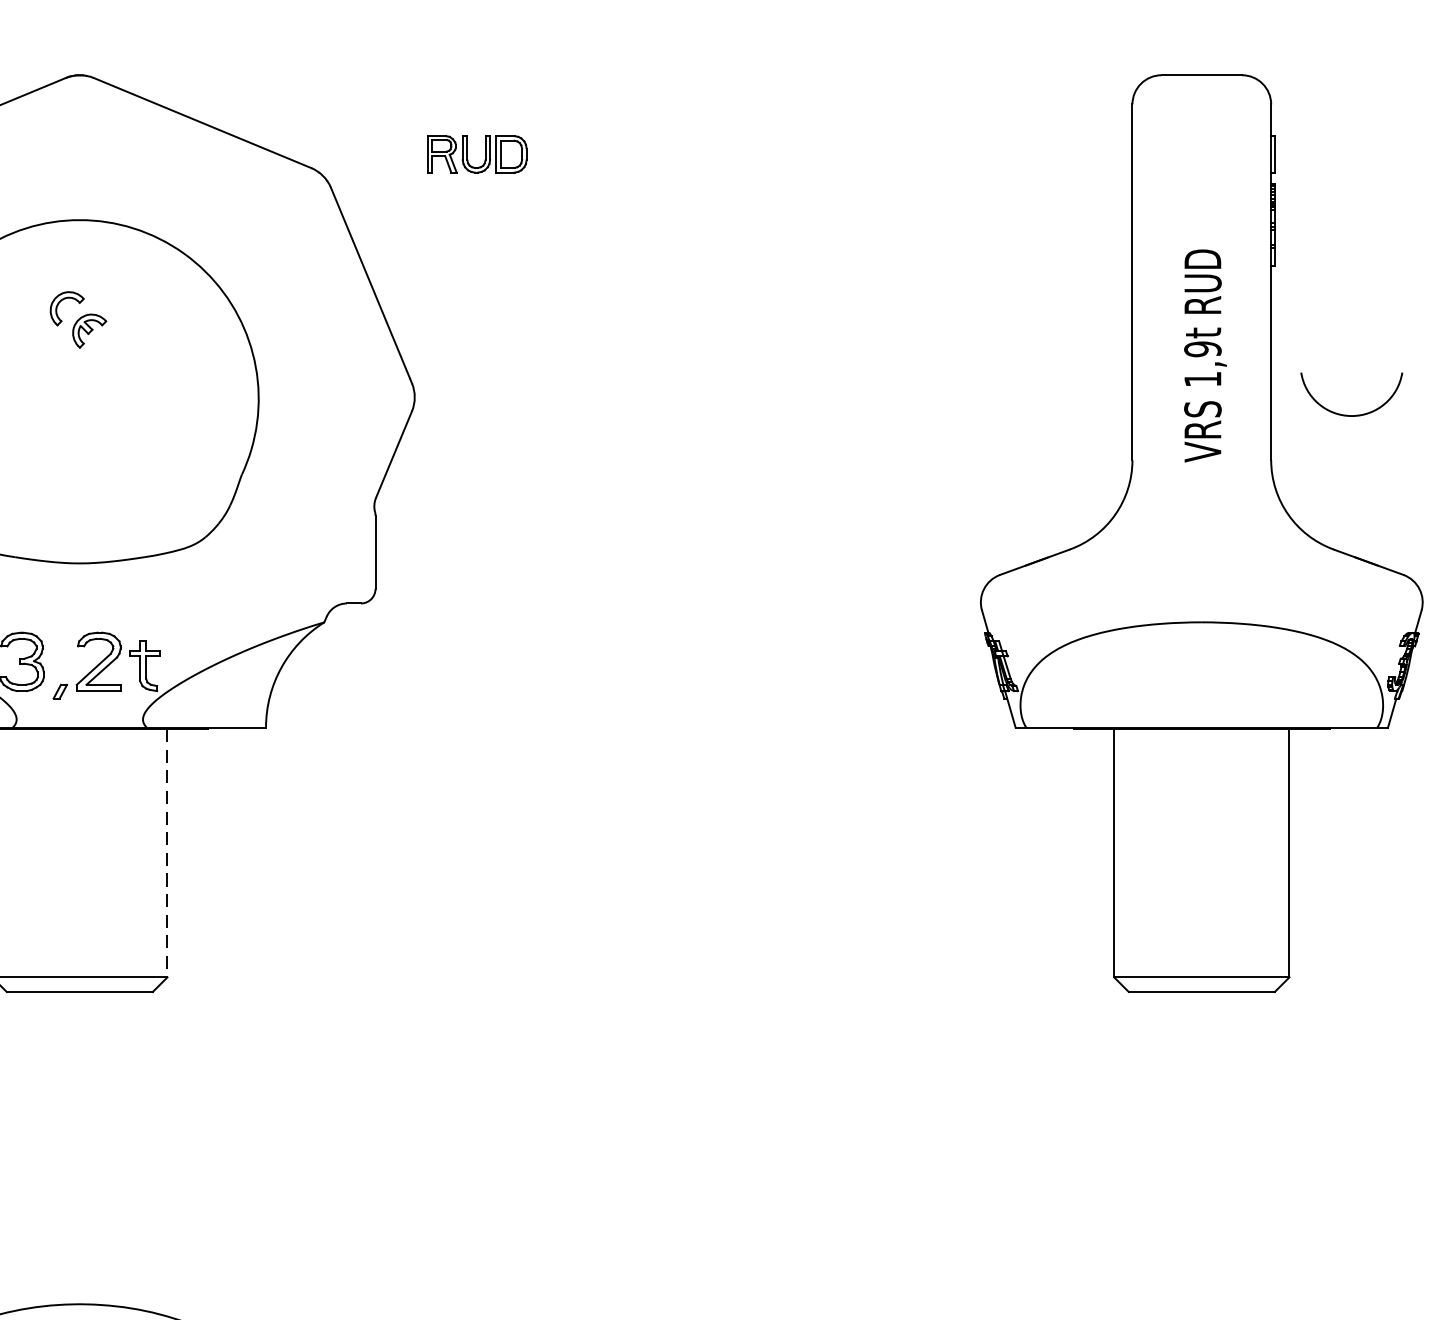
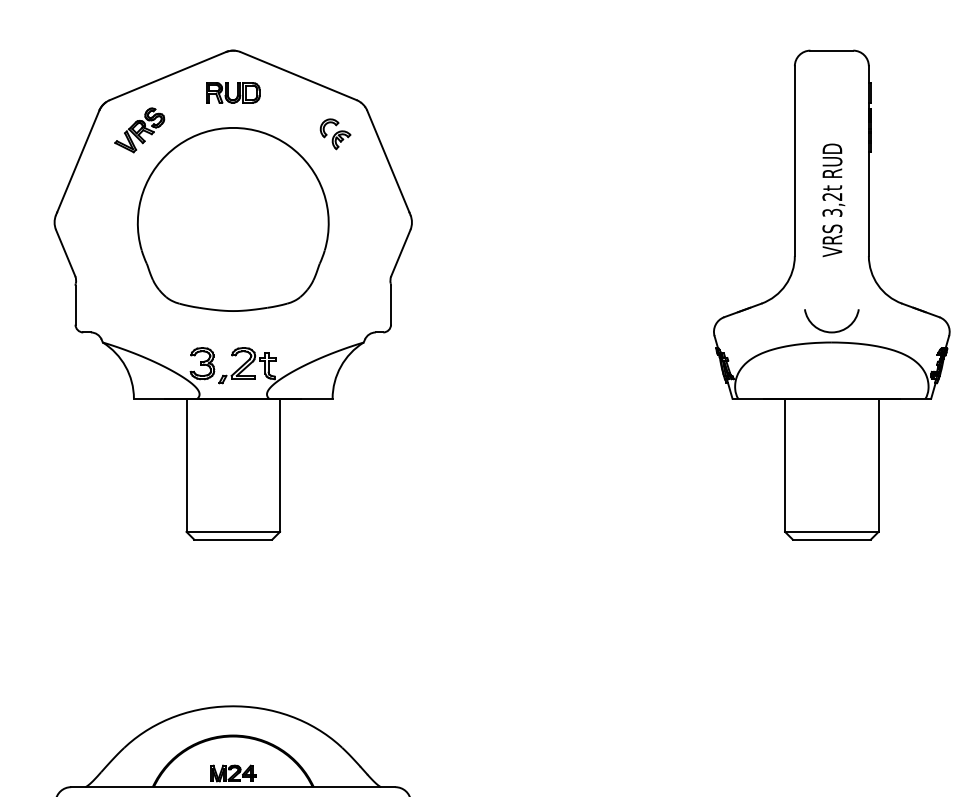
part: (477, 153) -> (233, 92), moved
part: (78, 320) -> (335, 134), moved
text: (1203, 363) -> (832, 204), 1,9t -> 3,2t
arc: (1351, 414) -> (831, 331), moved
line: (168, 854) -> (280, 466), dashed -> solid

